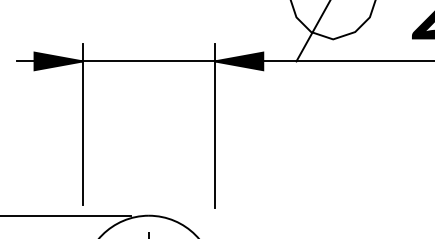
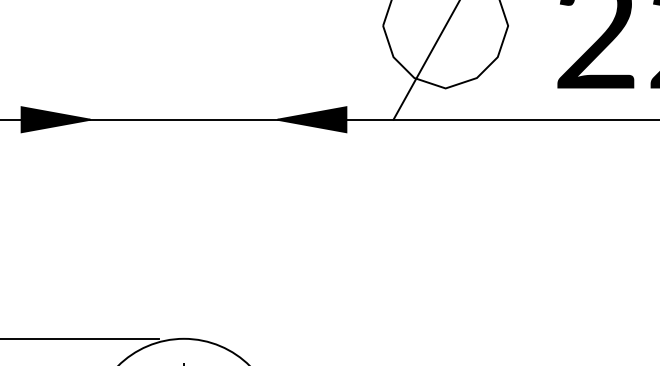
line: (83, 123) -> (90, 208), removed
line: (214, 125) -> (277, 210), removed

